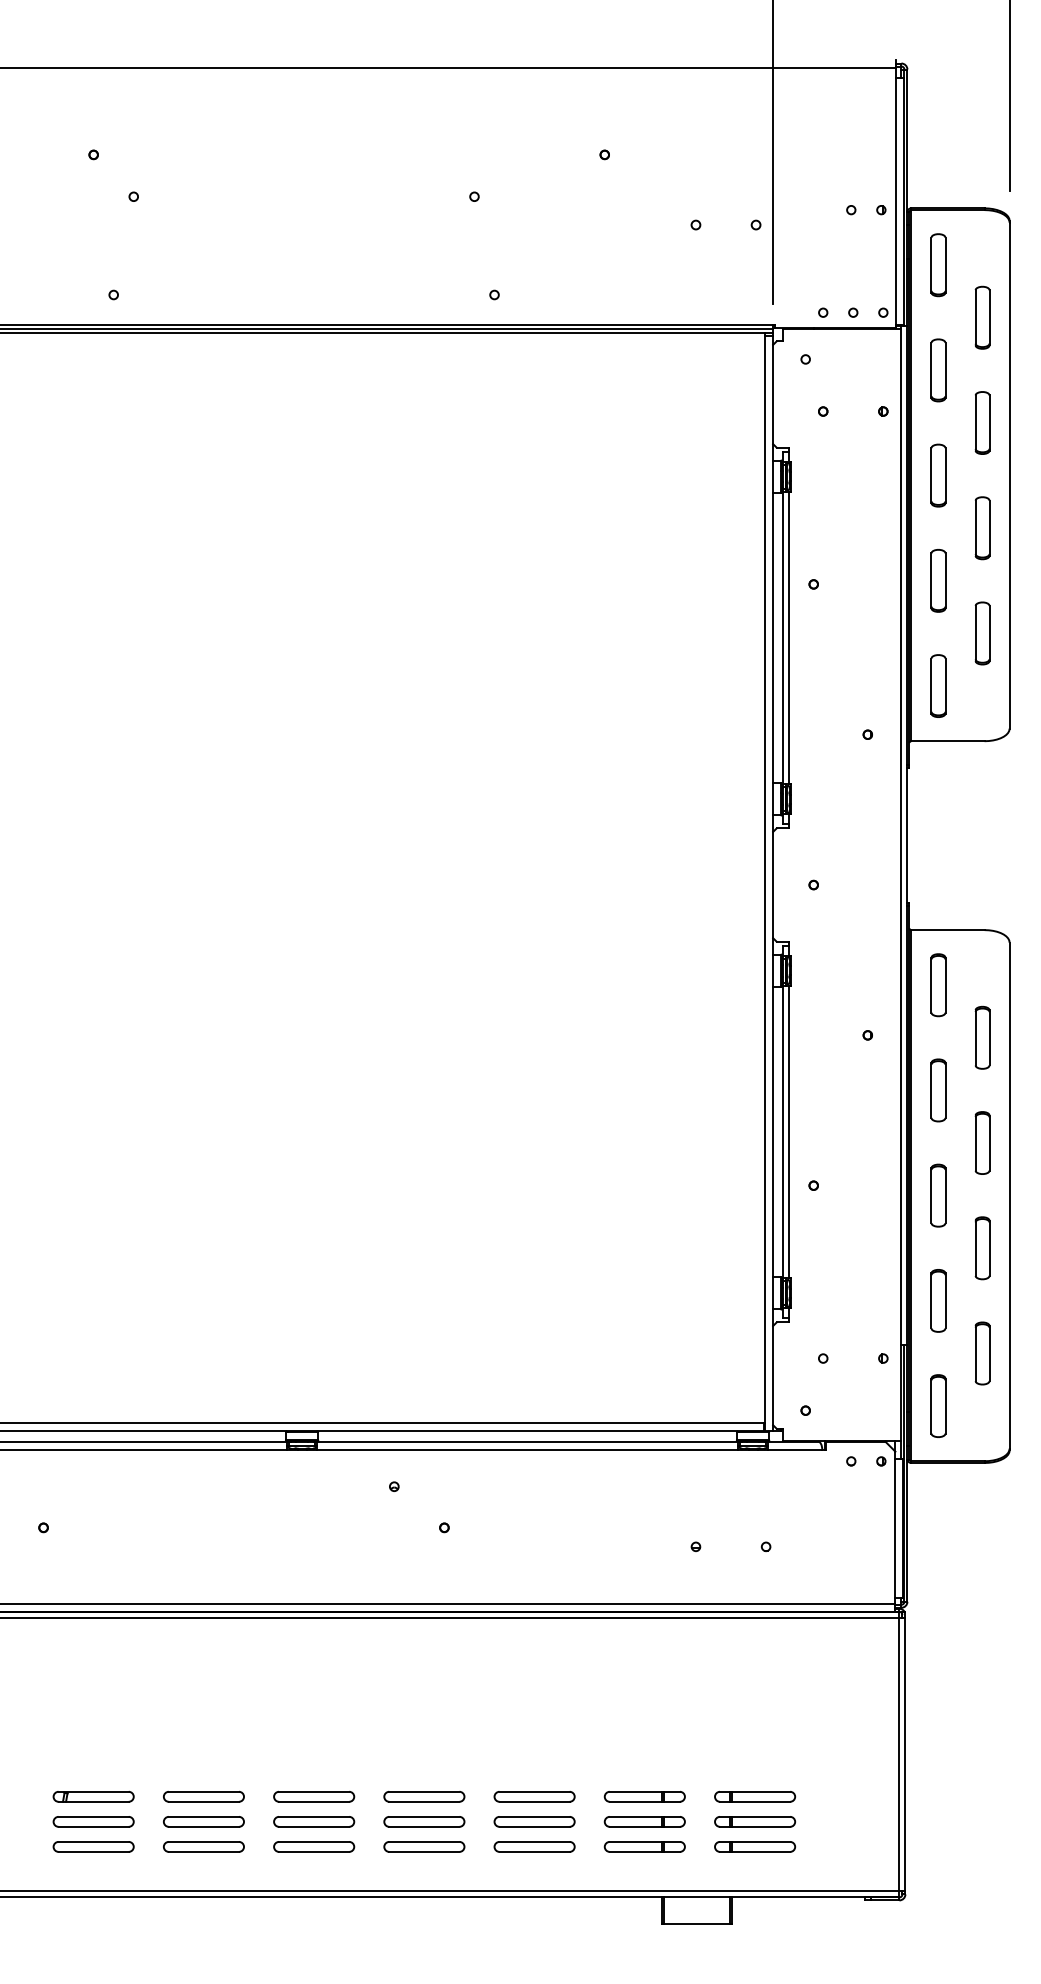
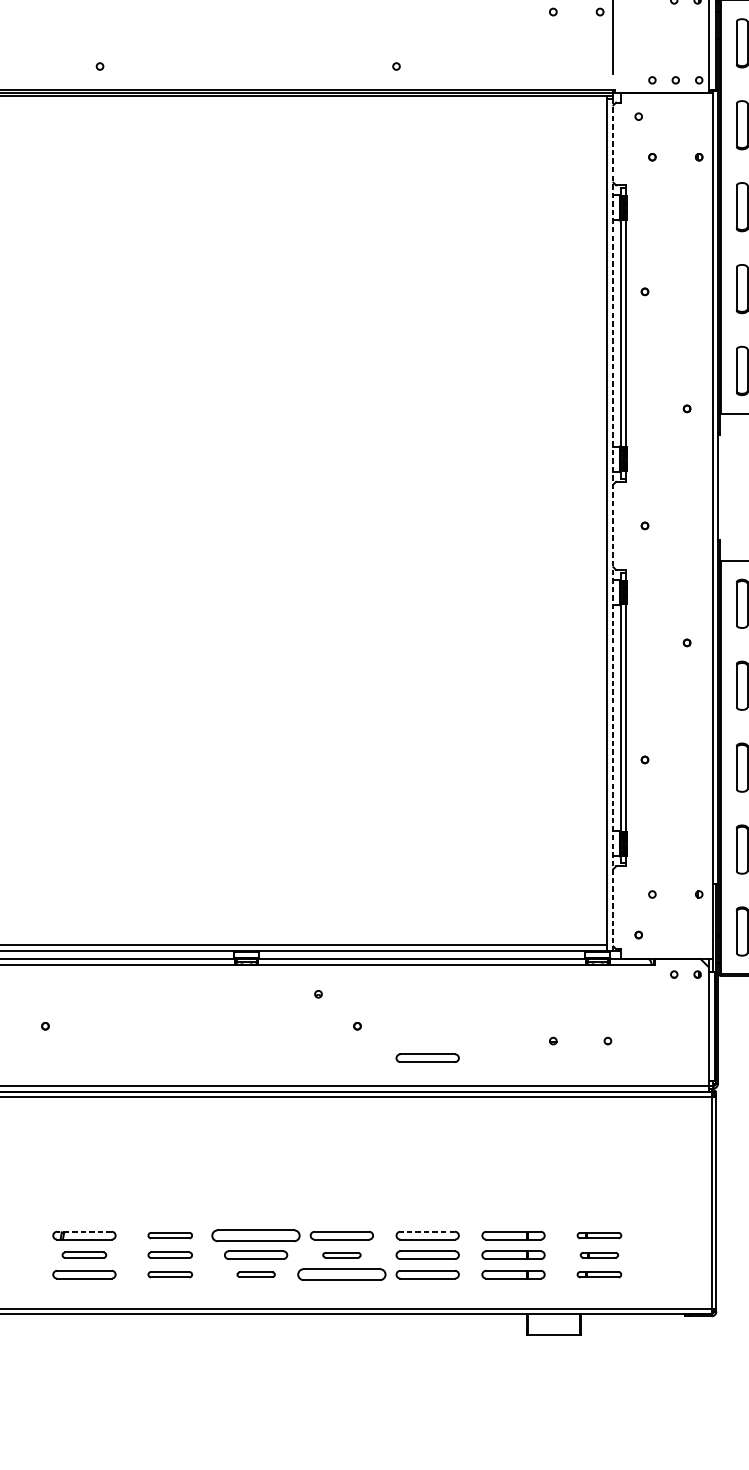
line: (773, 883) -> (613, 524), solid -> dashed
part: (534, 1568) -> (427, 1057), added
line: (93, 1791) -> (84, 1231), solid -> dashed
line: (534, 1791) -> (427, 1231), solid -> dashed
part: (203, 1796) -> (169, 1235), size x0.7
part: (314, 1796) -> (256, 1235), size x1.4
part: (755, 1796) -> (599, 1235), size x0.7
part: (93, 1821) -> (84, 1254), size x0.7
part: (203, 1821) -> (169, 1254), size x0.7
part: (424, 1821) -> (341, 1254), size x0.6
part: (755, 1821) -> (599, 1254), size x0.6
part: (203, 1846) -> (169, 1274), size x0.7
part: (314, 1846) -> (256, 1274), size x0.6
part: (424, 1846) -> (341, 1274), size x1.4
part: (755, 1846) -> (599, 1274), size x0.7

